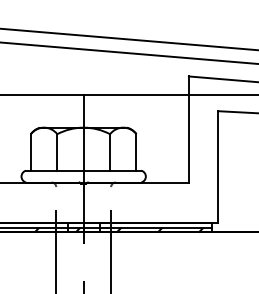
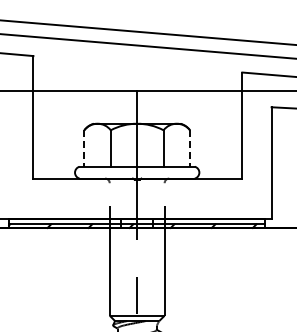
line: (31, 152) -> (84, 148), solid -> dashed
line: (136, 152) -> (189, 148), solid -> dashed

